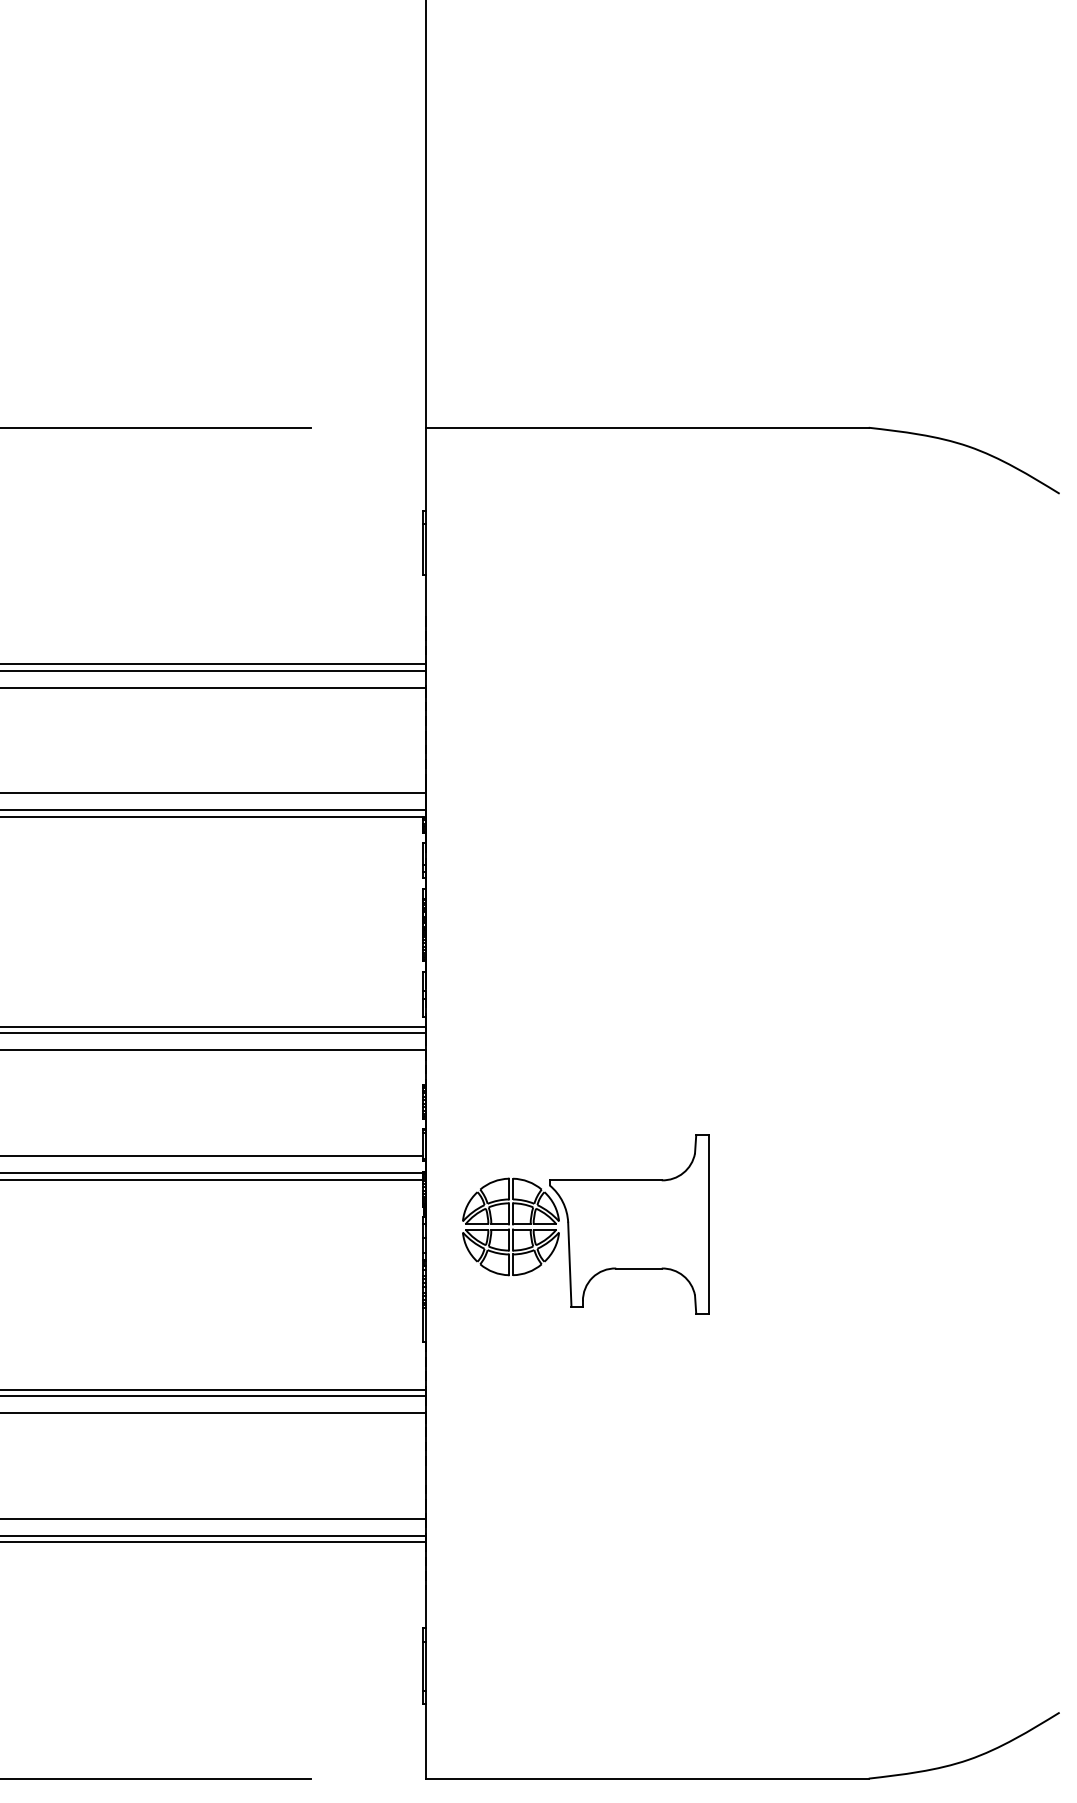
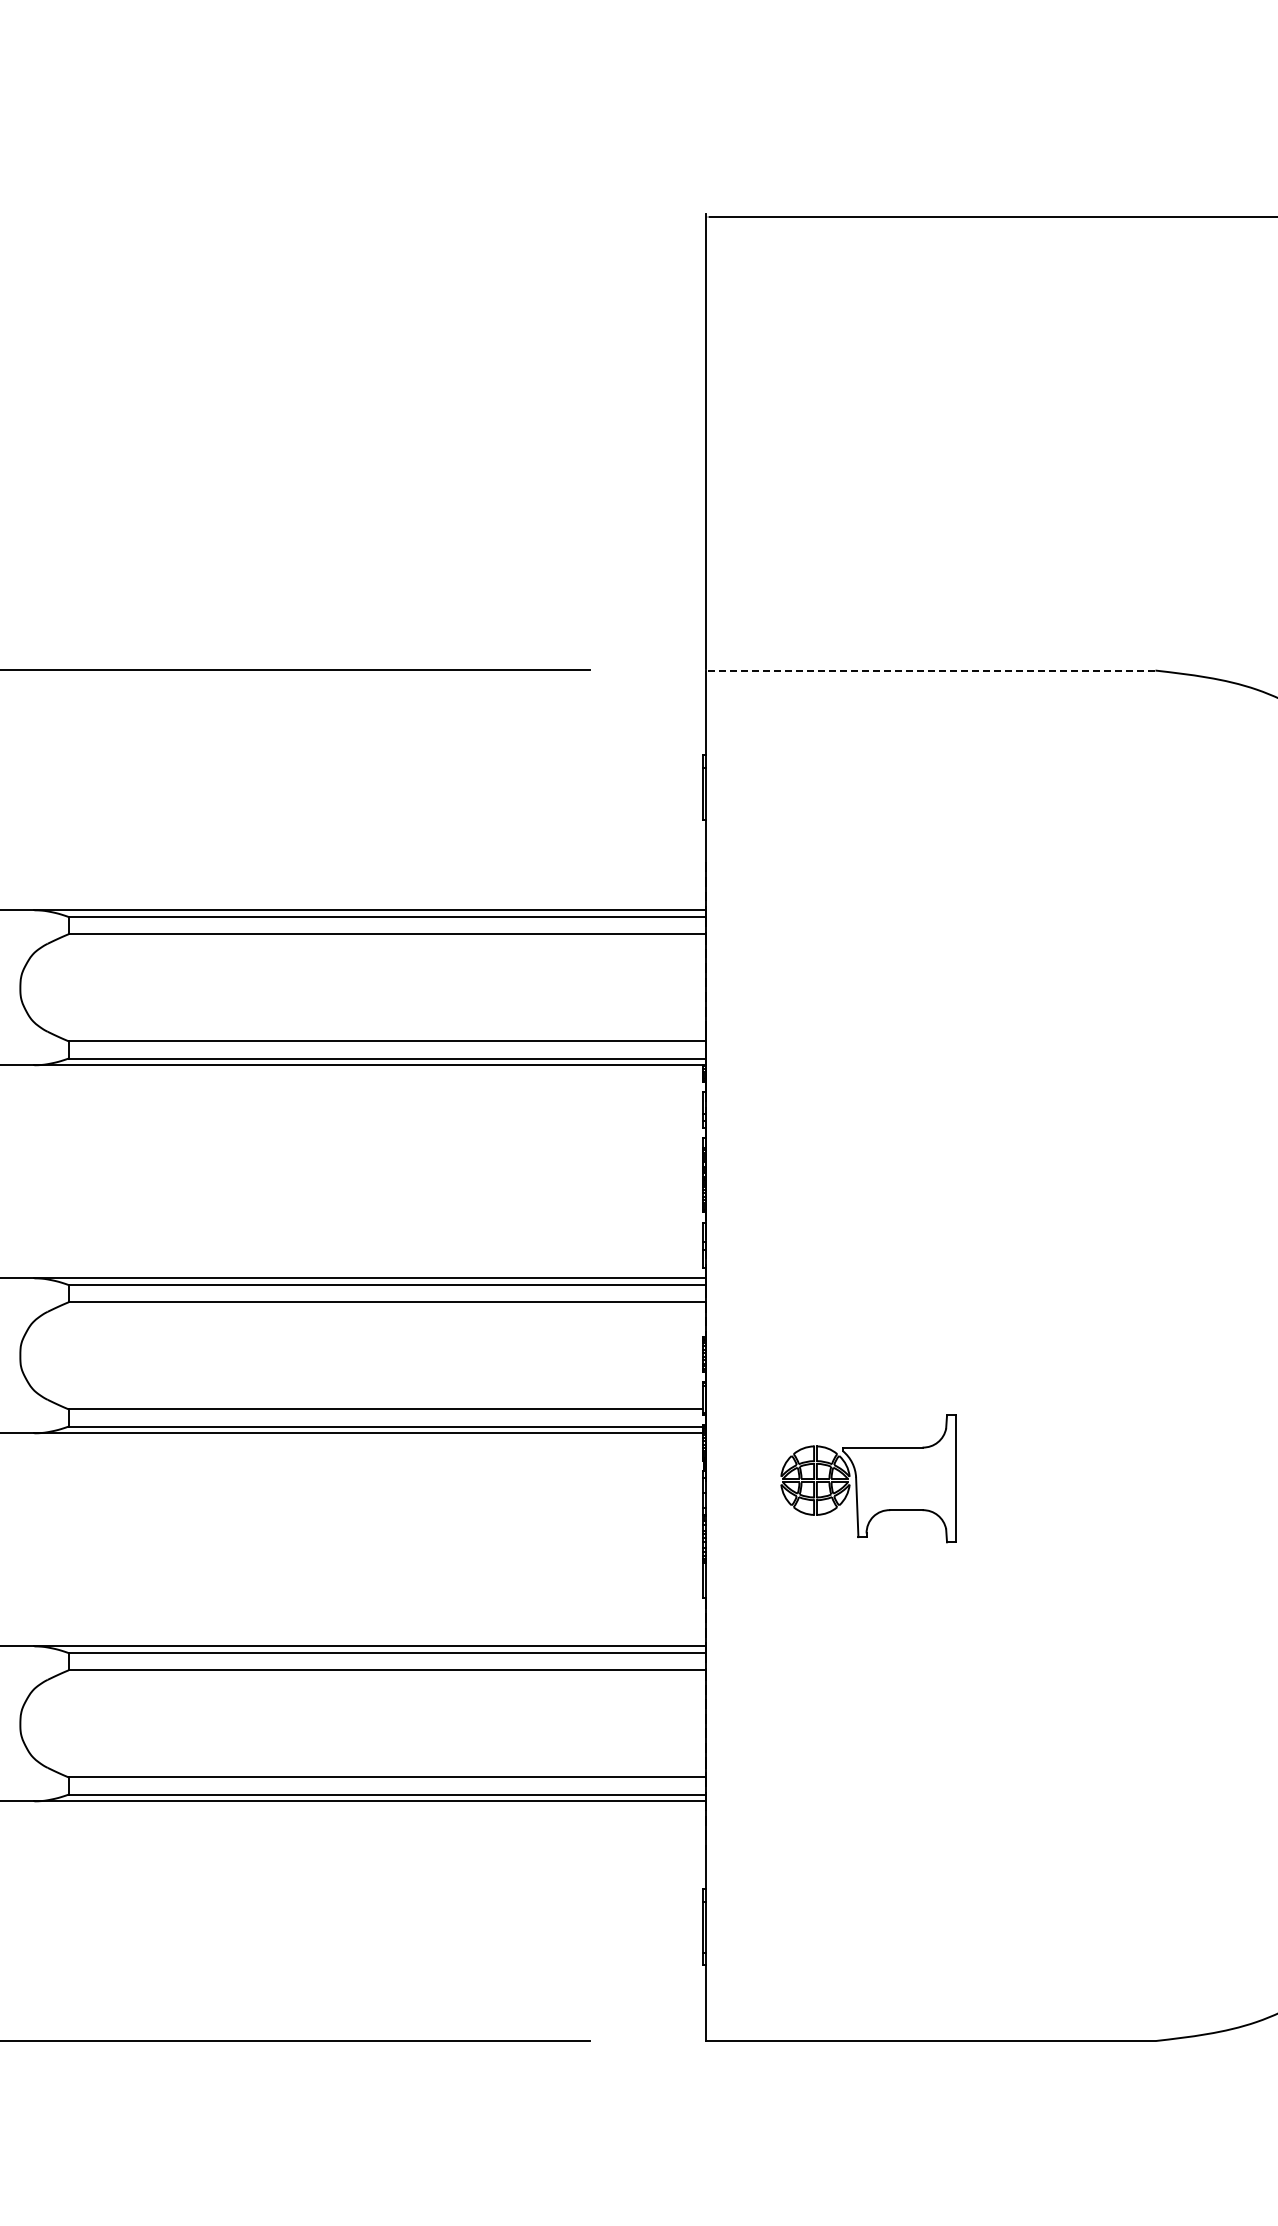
line: (646, 427) -> (930, 670), solid -> dashed
part: (585, 1224) -> (868, 1478), size x0.7

